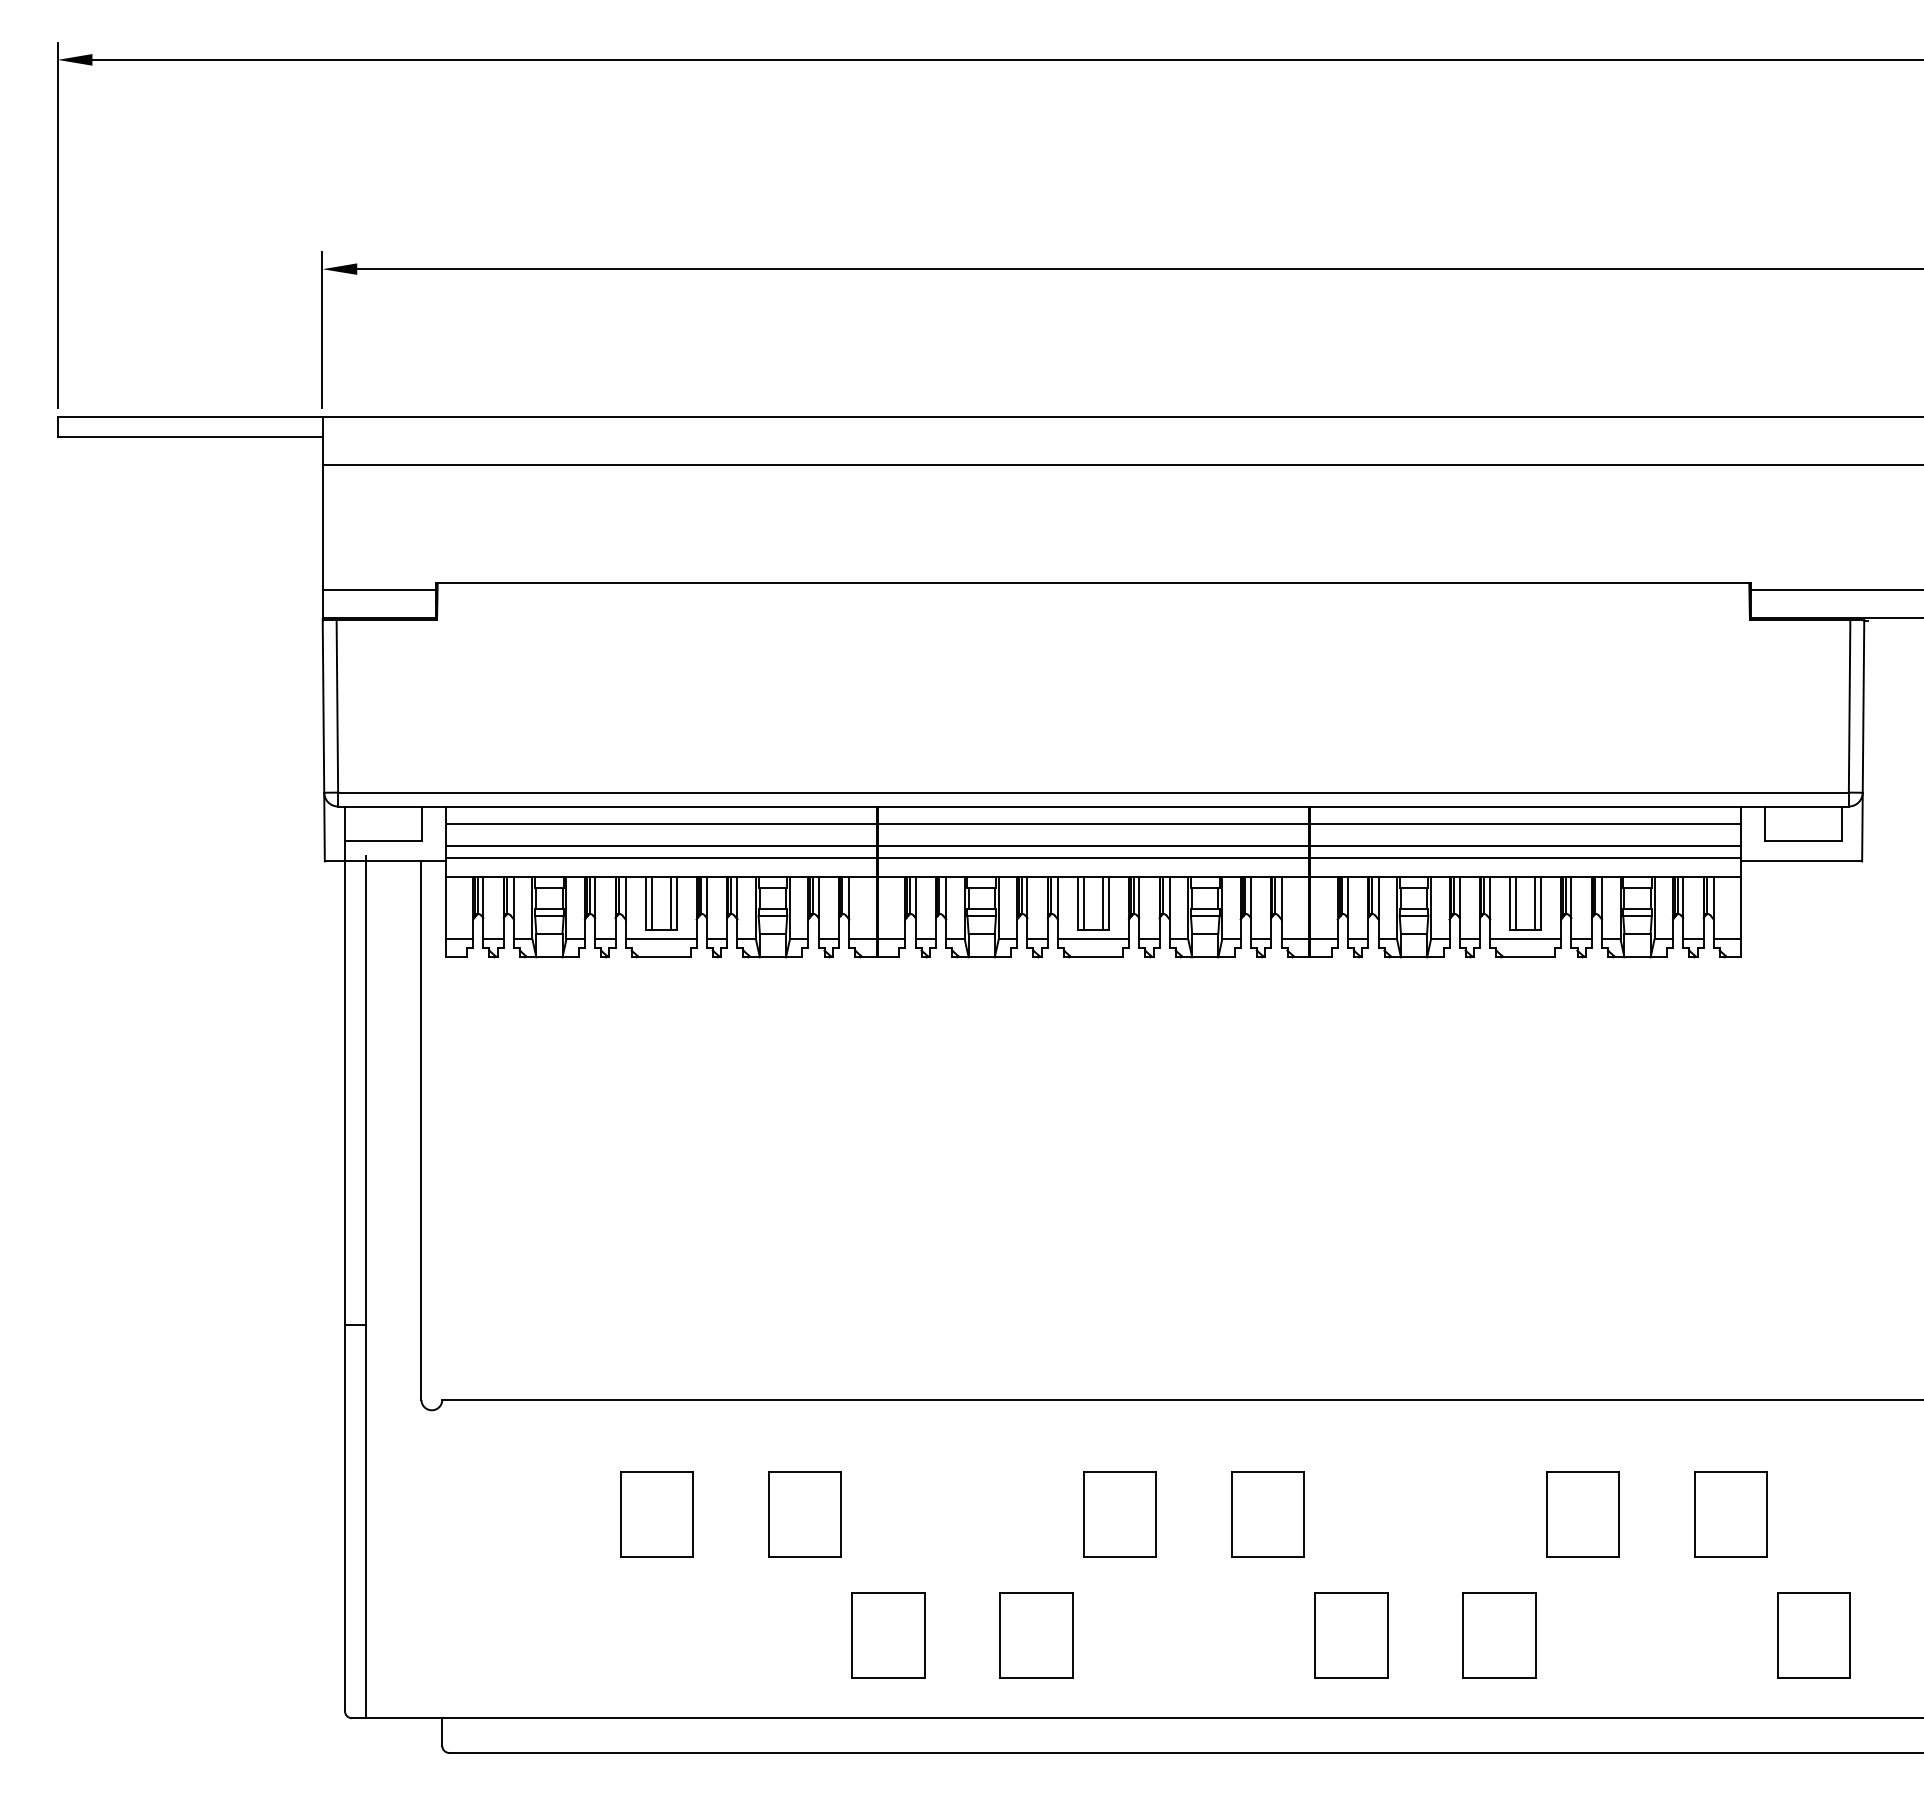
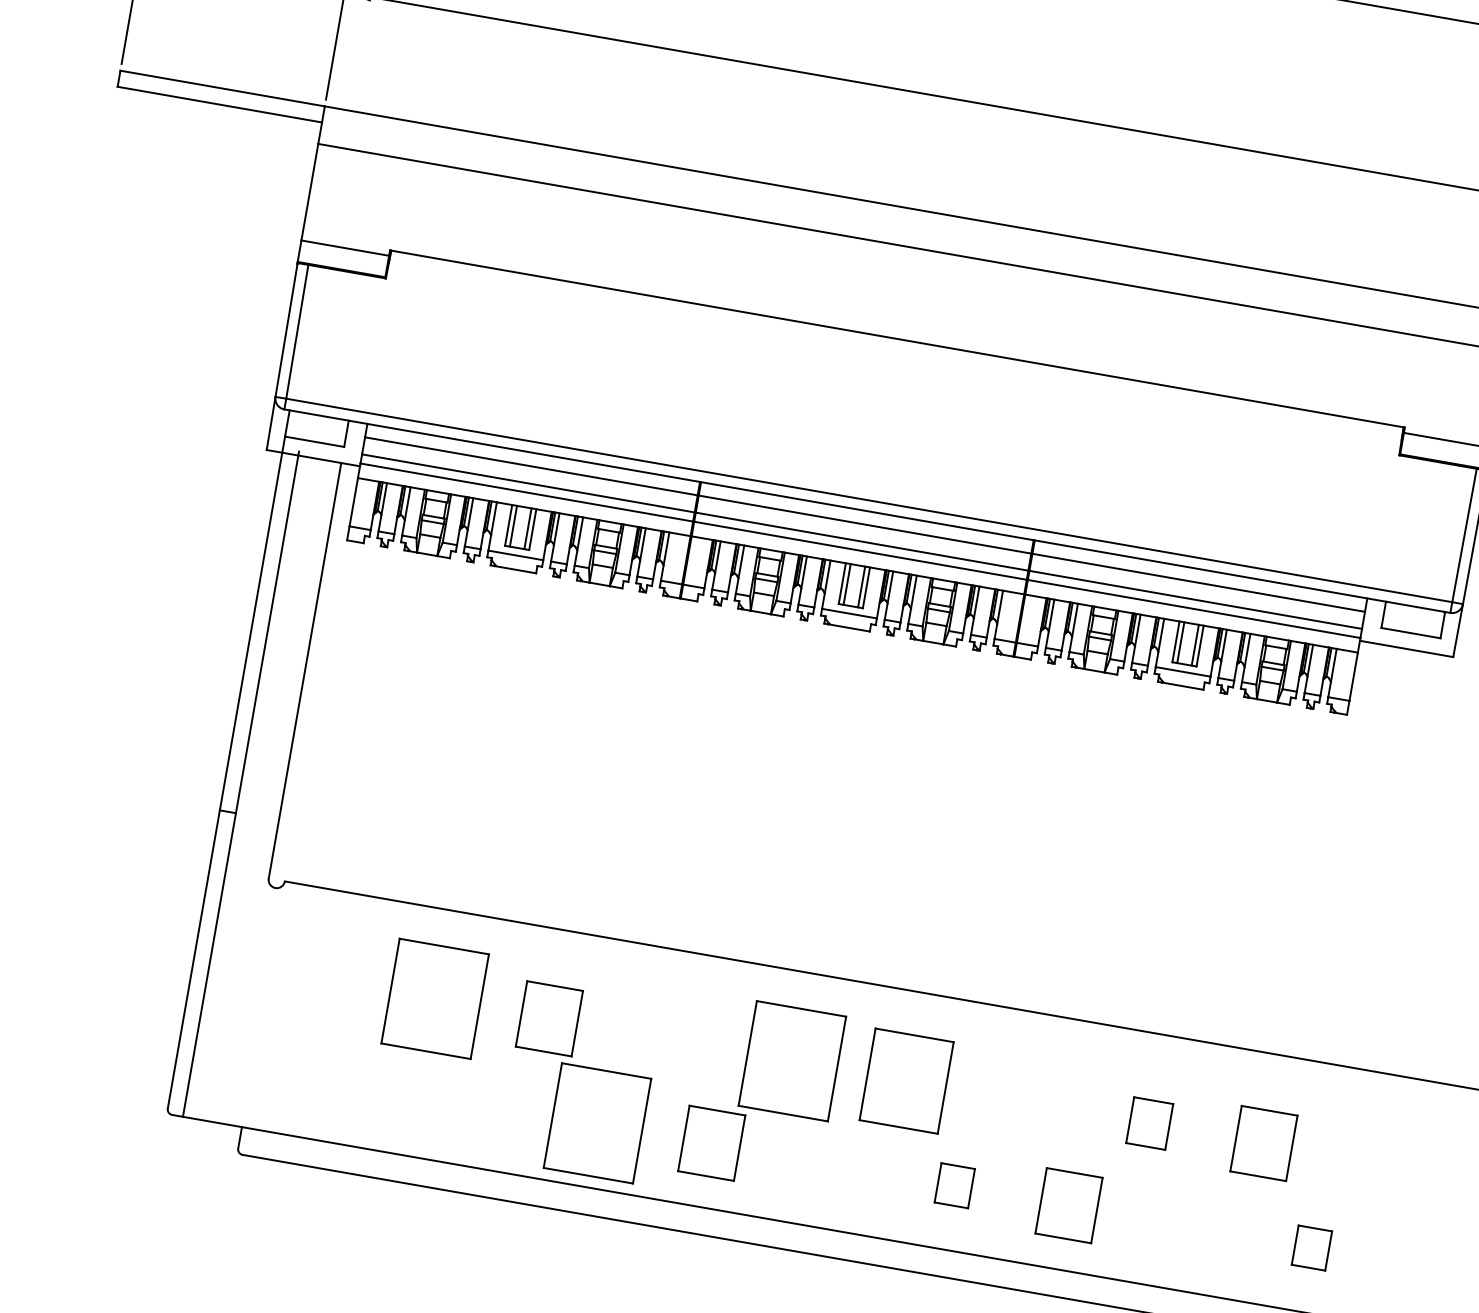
part: (656, 1514) -> (434, 998), size x1.6
part: (1119, 1514) -> (792, 1061), size x1.6
part: (1267, 1514) -> (906, 1081), size x1.4
part: (1582, 1514) -> (1149, 1123), size x0.7
part: (888, 1635) -> (597, 1123), size x1.6
part: (1351, 1635) -> (954, 1185), size x0.6
part: (1813, 1635) -> (1311, 1248), size x0.6

